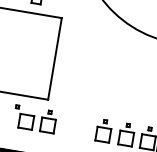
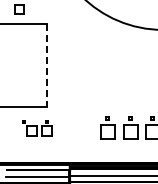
line: (55, 59) -> (47, 65), solid -> dashed
part: (34, 118) -> (37, 127), size x0.7

